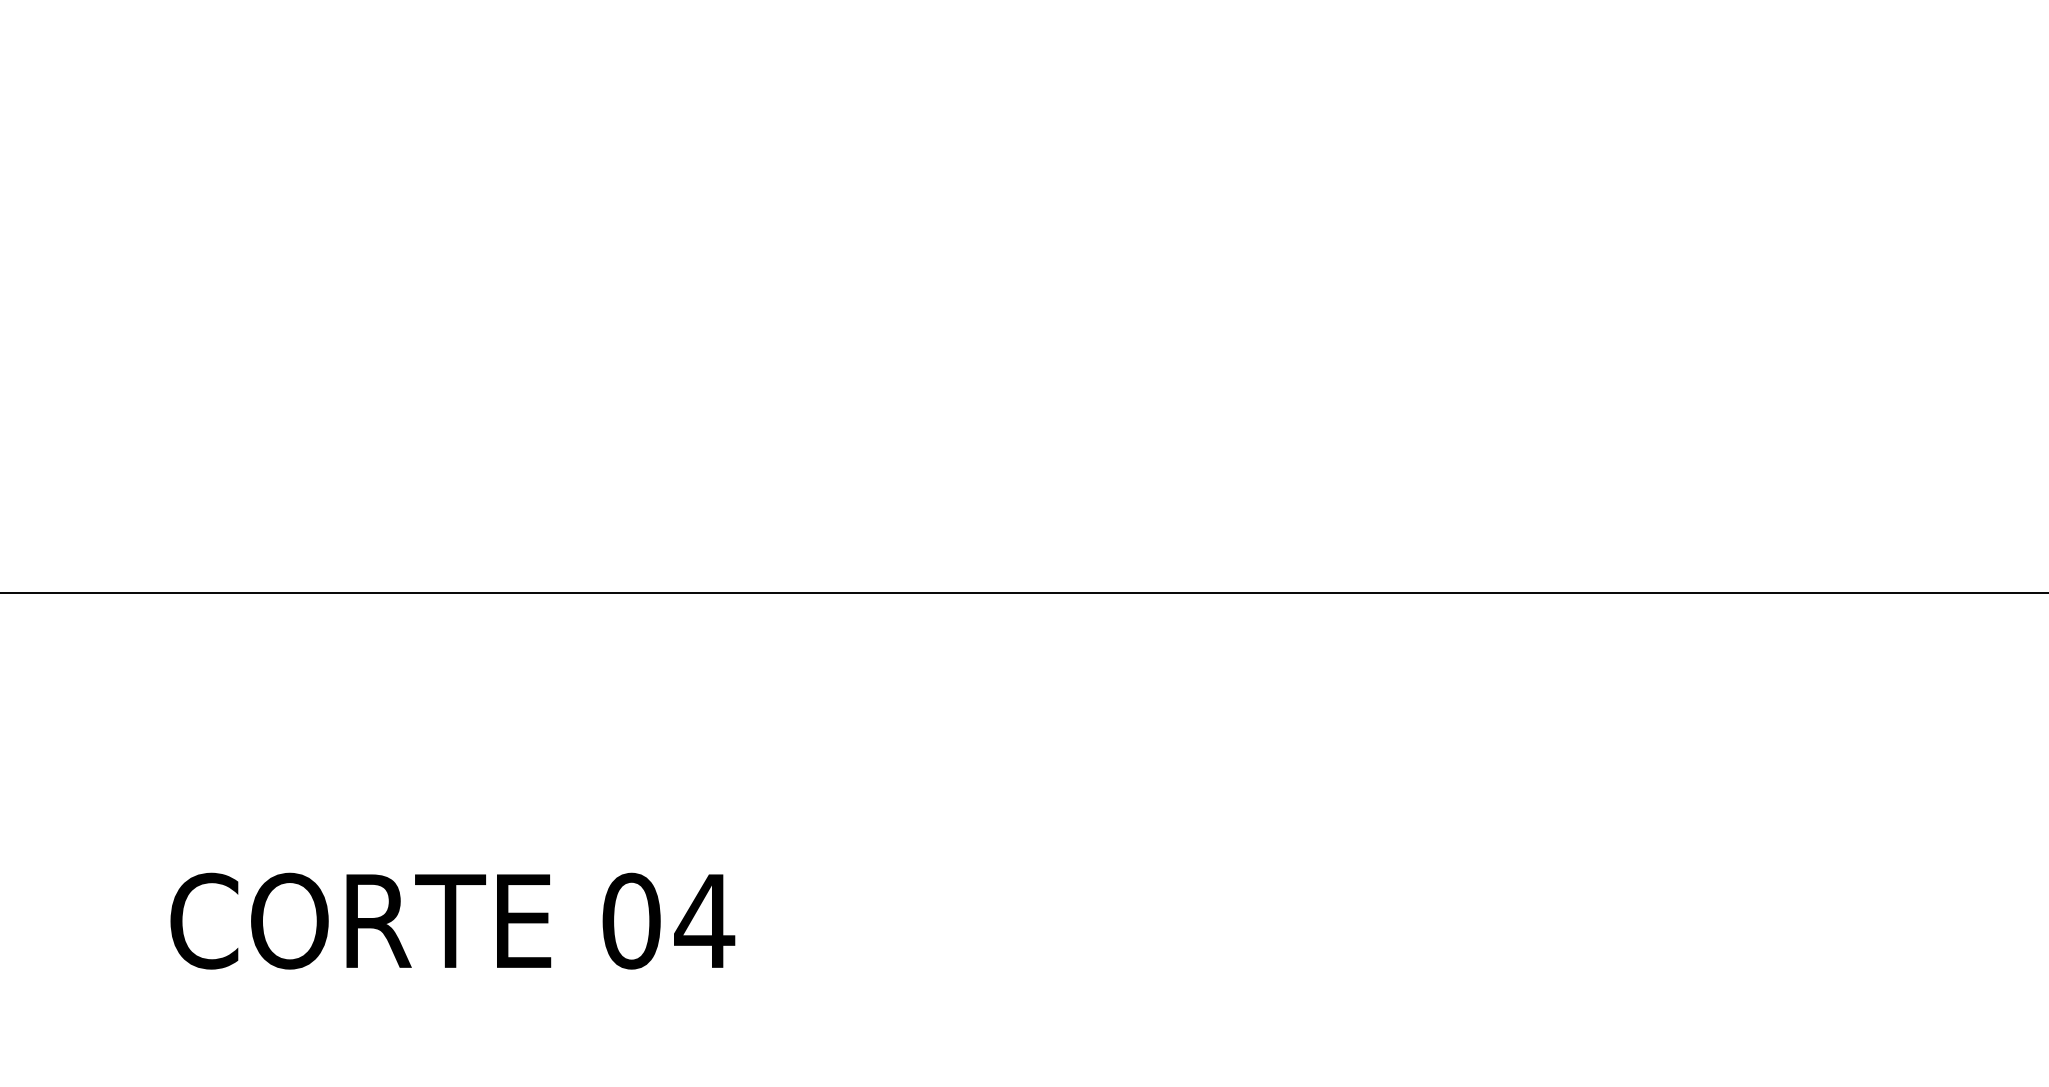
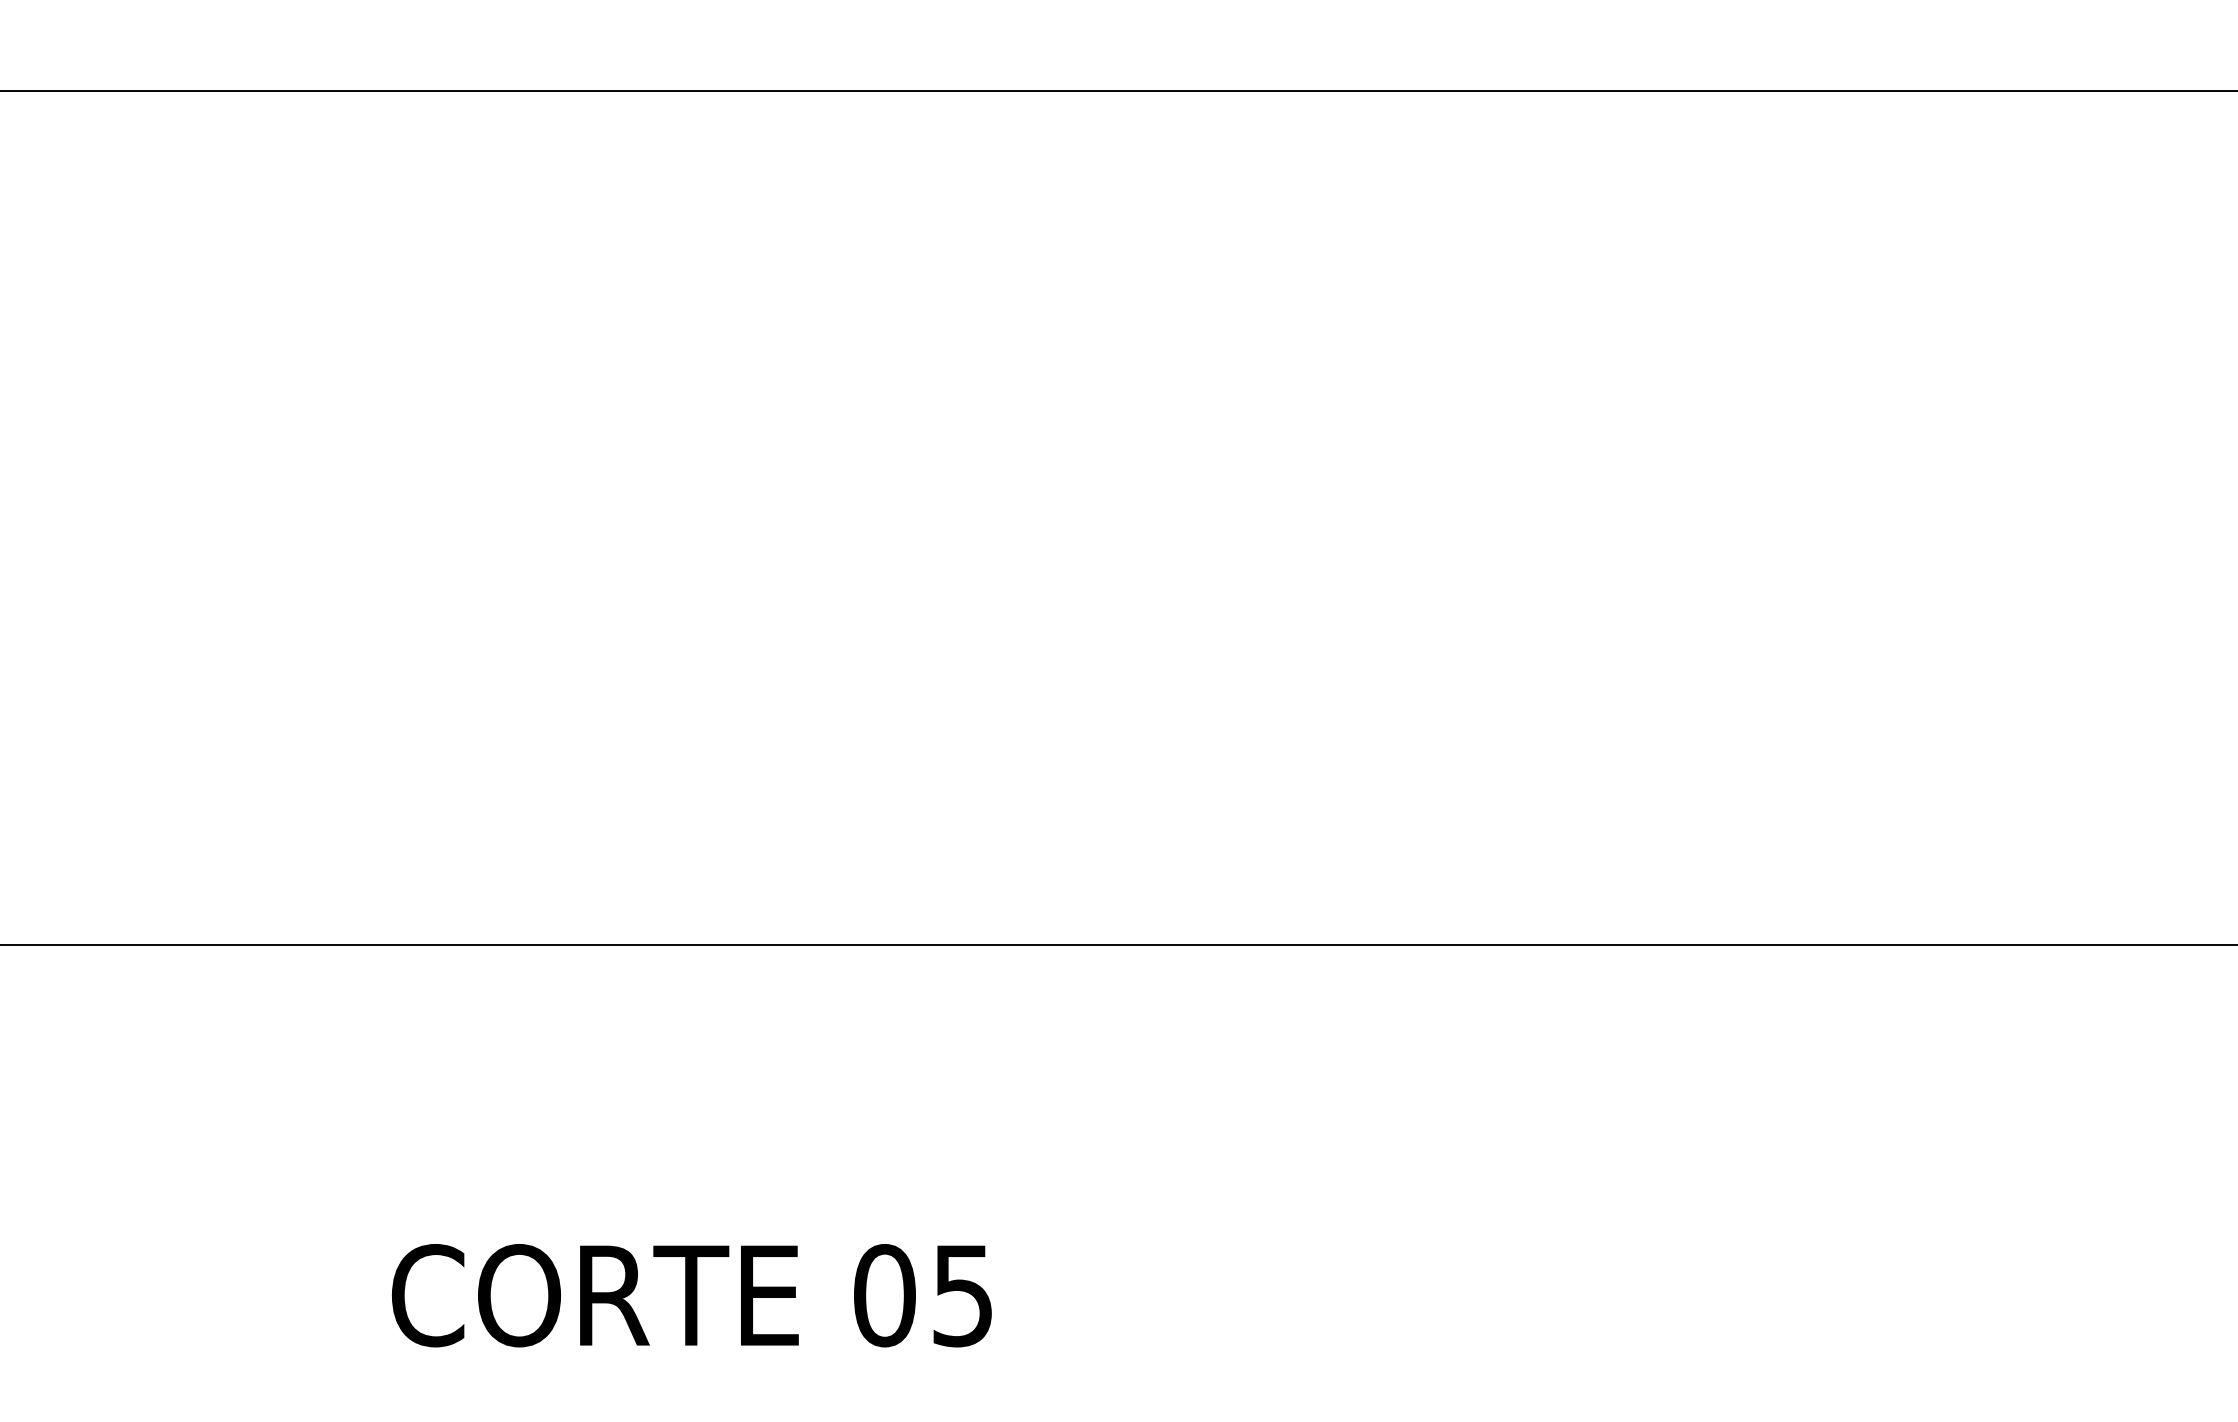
text: (704, 921) -> (962, 1296), 04 -> 05

